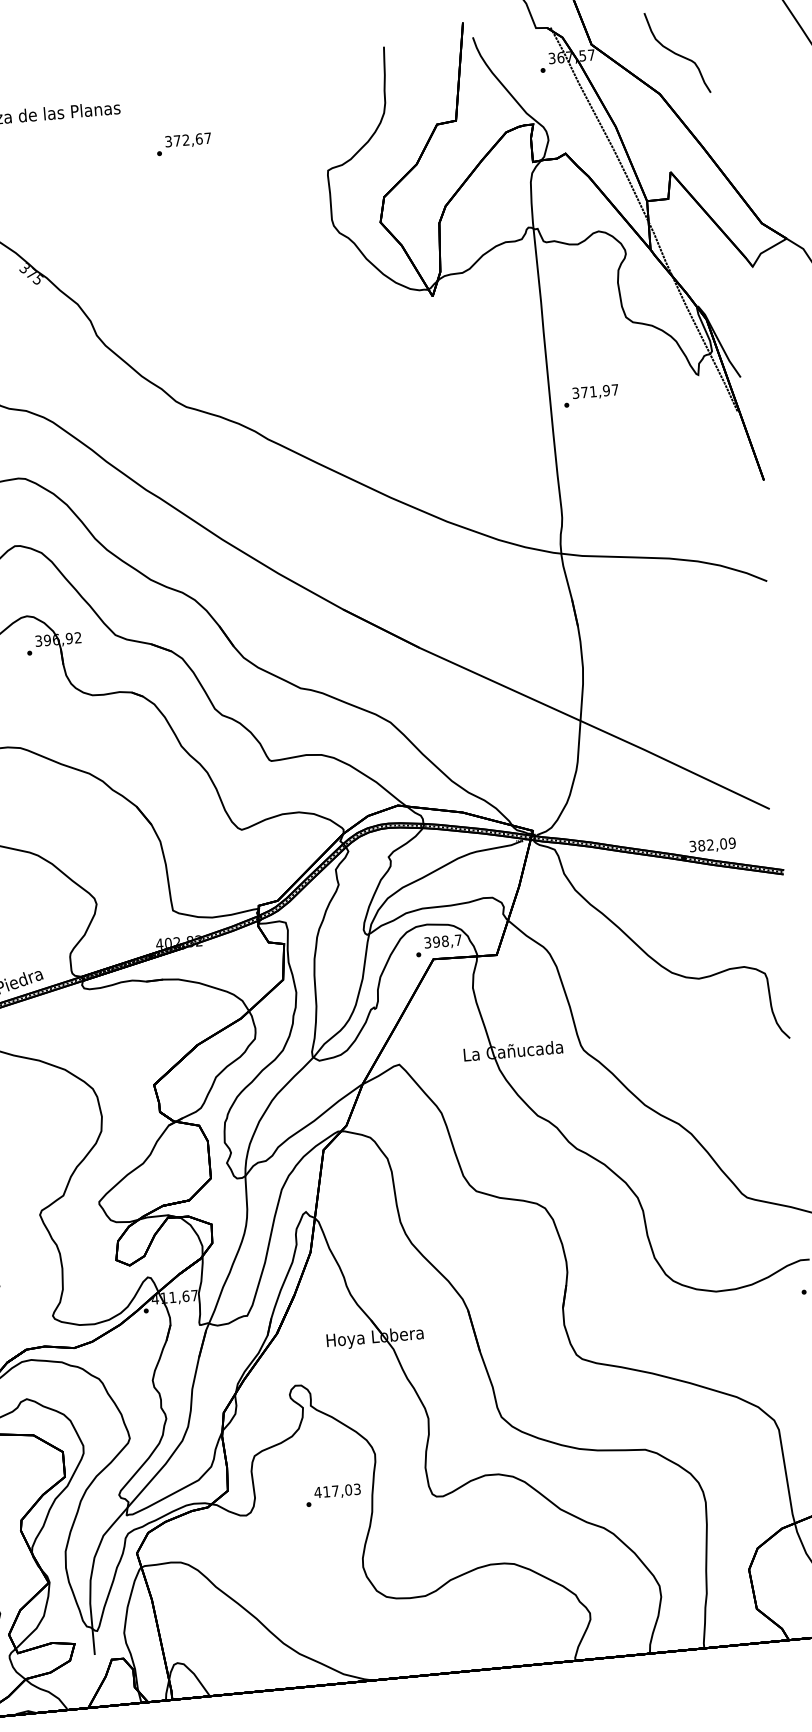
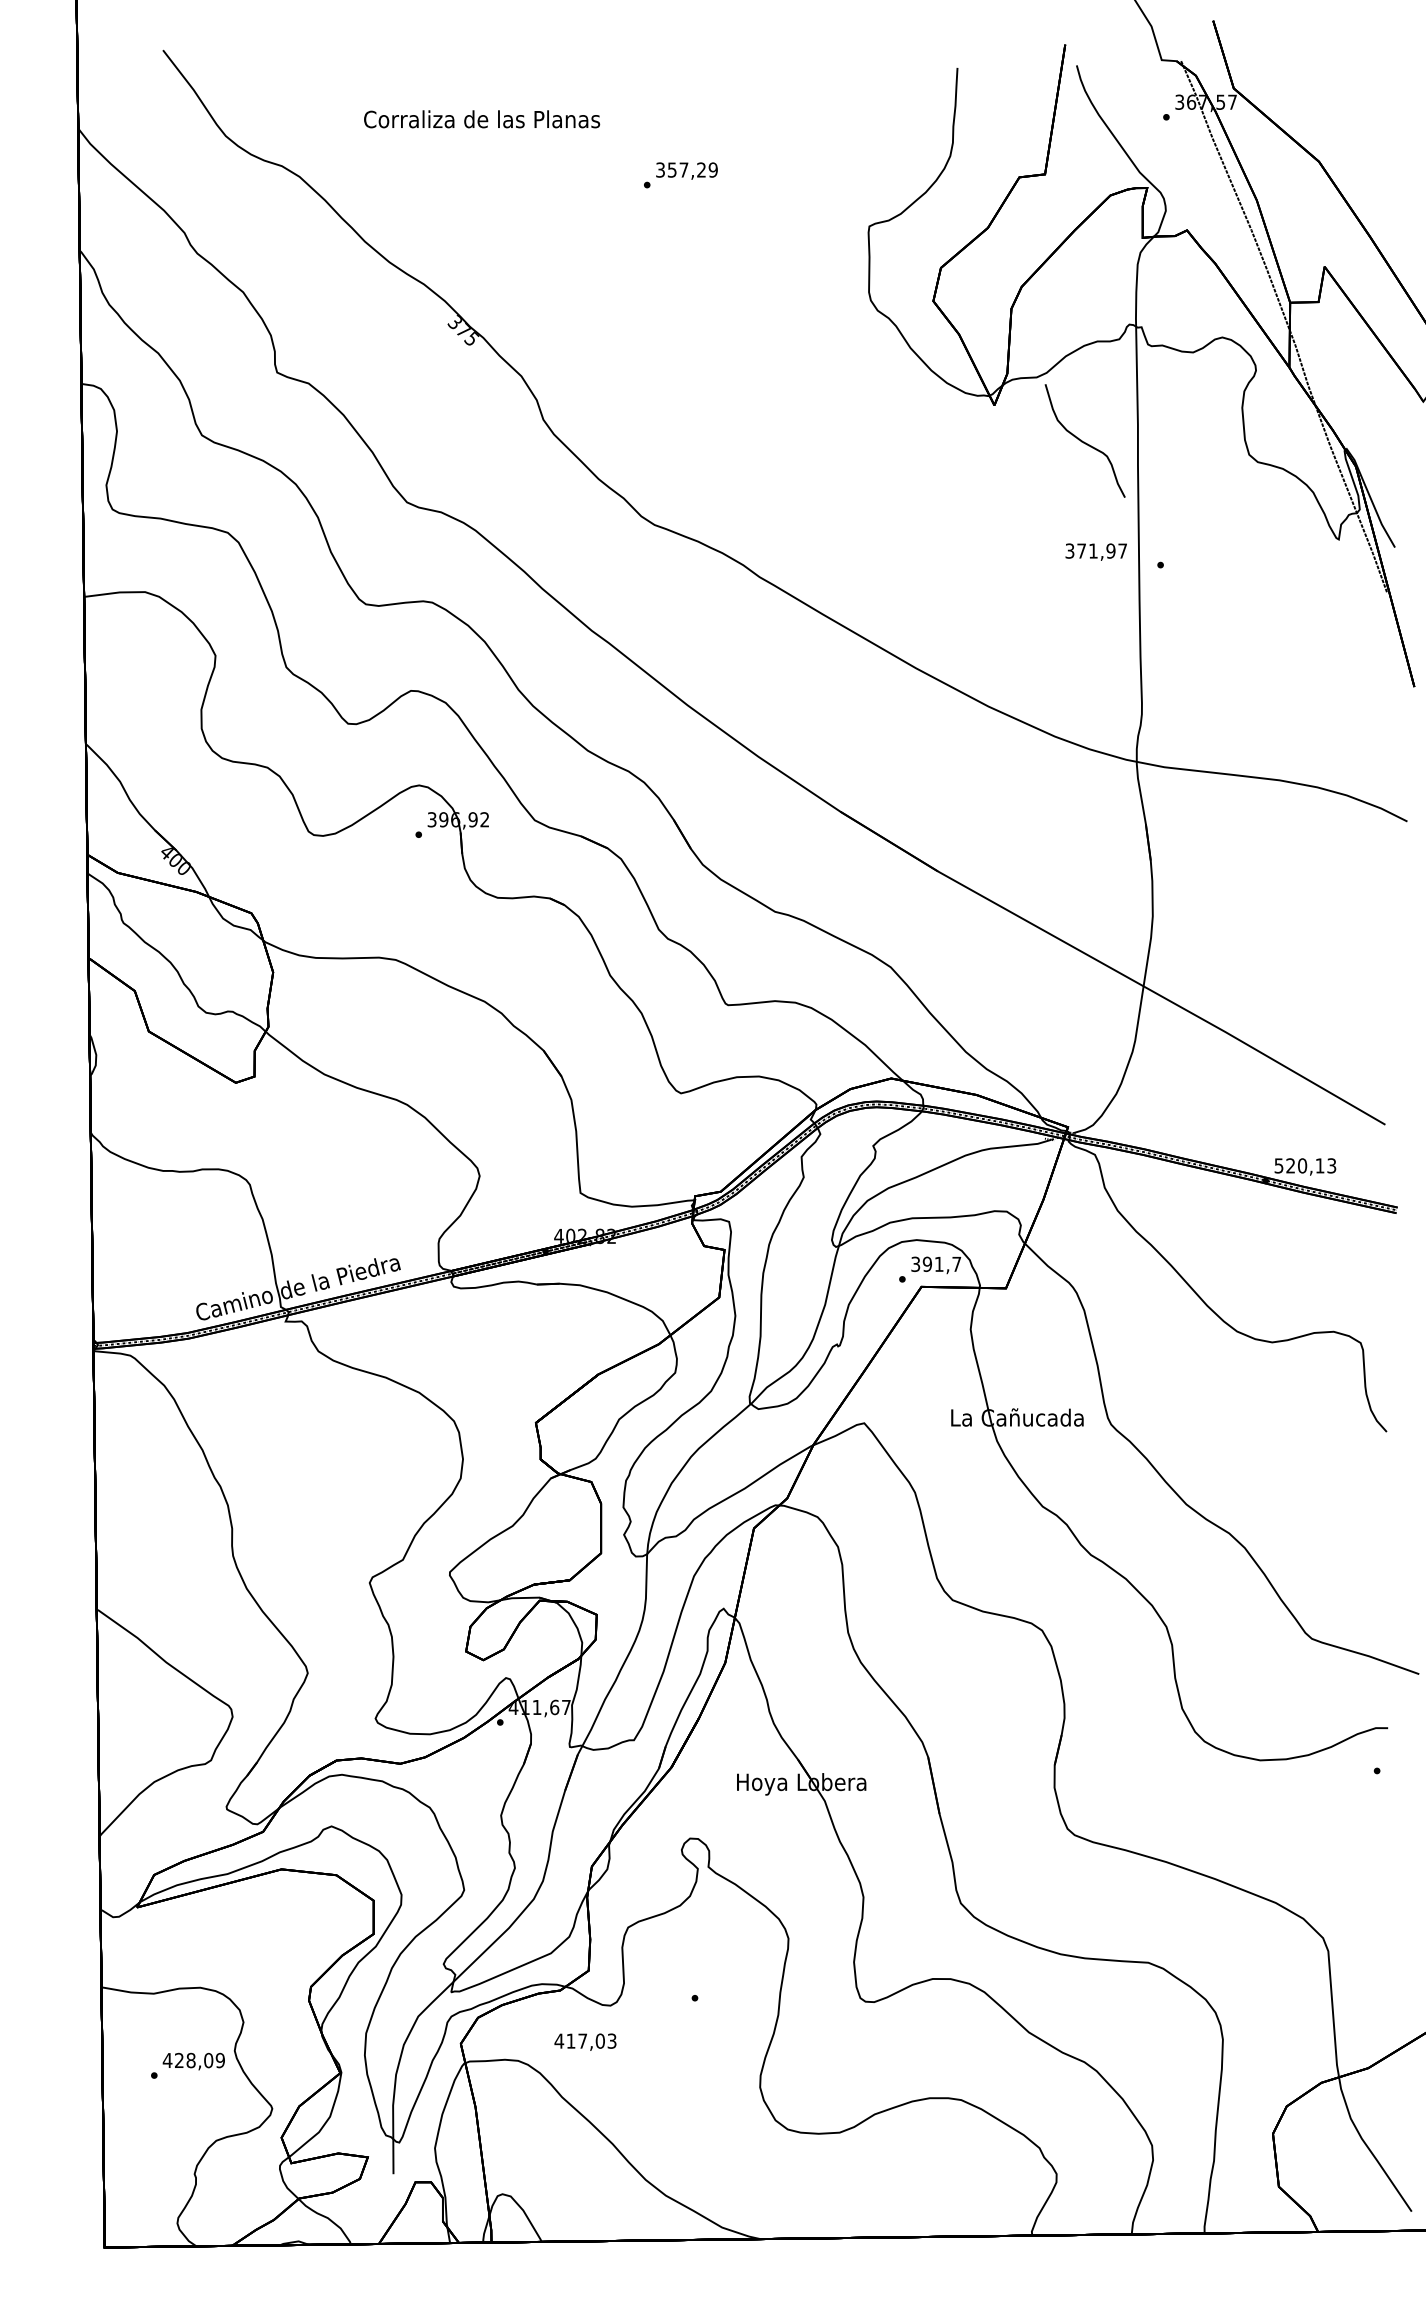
curve: (677, 53) -> (1084, 441), moved
text: (192, 139) -> (692, 169), 372,67 -> 357,29
text: (594, 391) -> (1095, 551), moved
text: (712, 844) -> (1305, 1165), 382,09 -> 520,13
text: (444, 941) -> (938, 1264), 398,7 -> 391,7
text: (337, 1491) -> (585, 2041), moved

